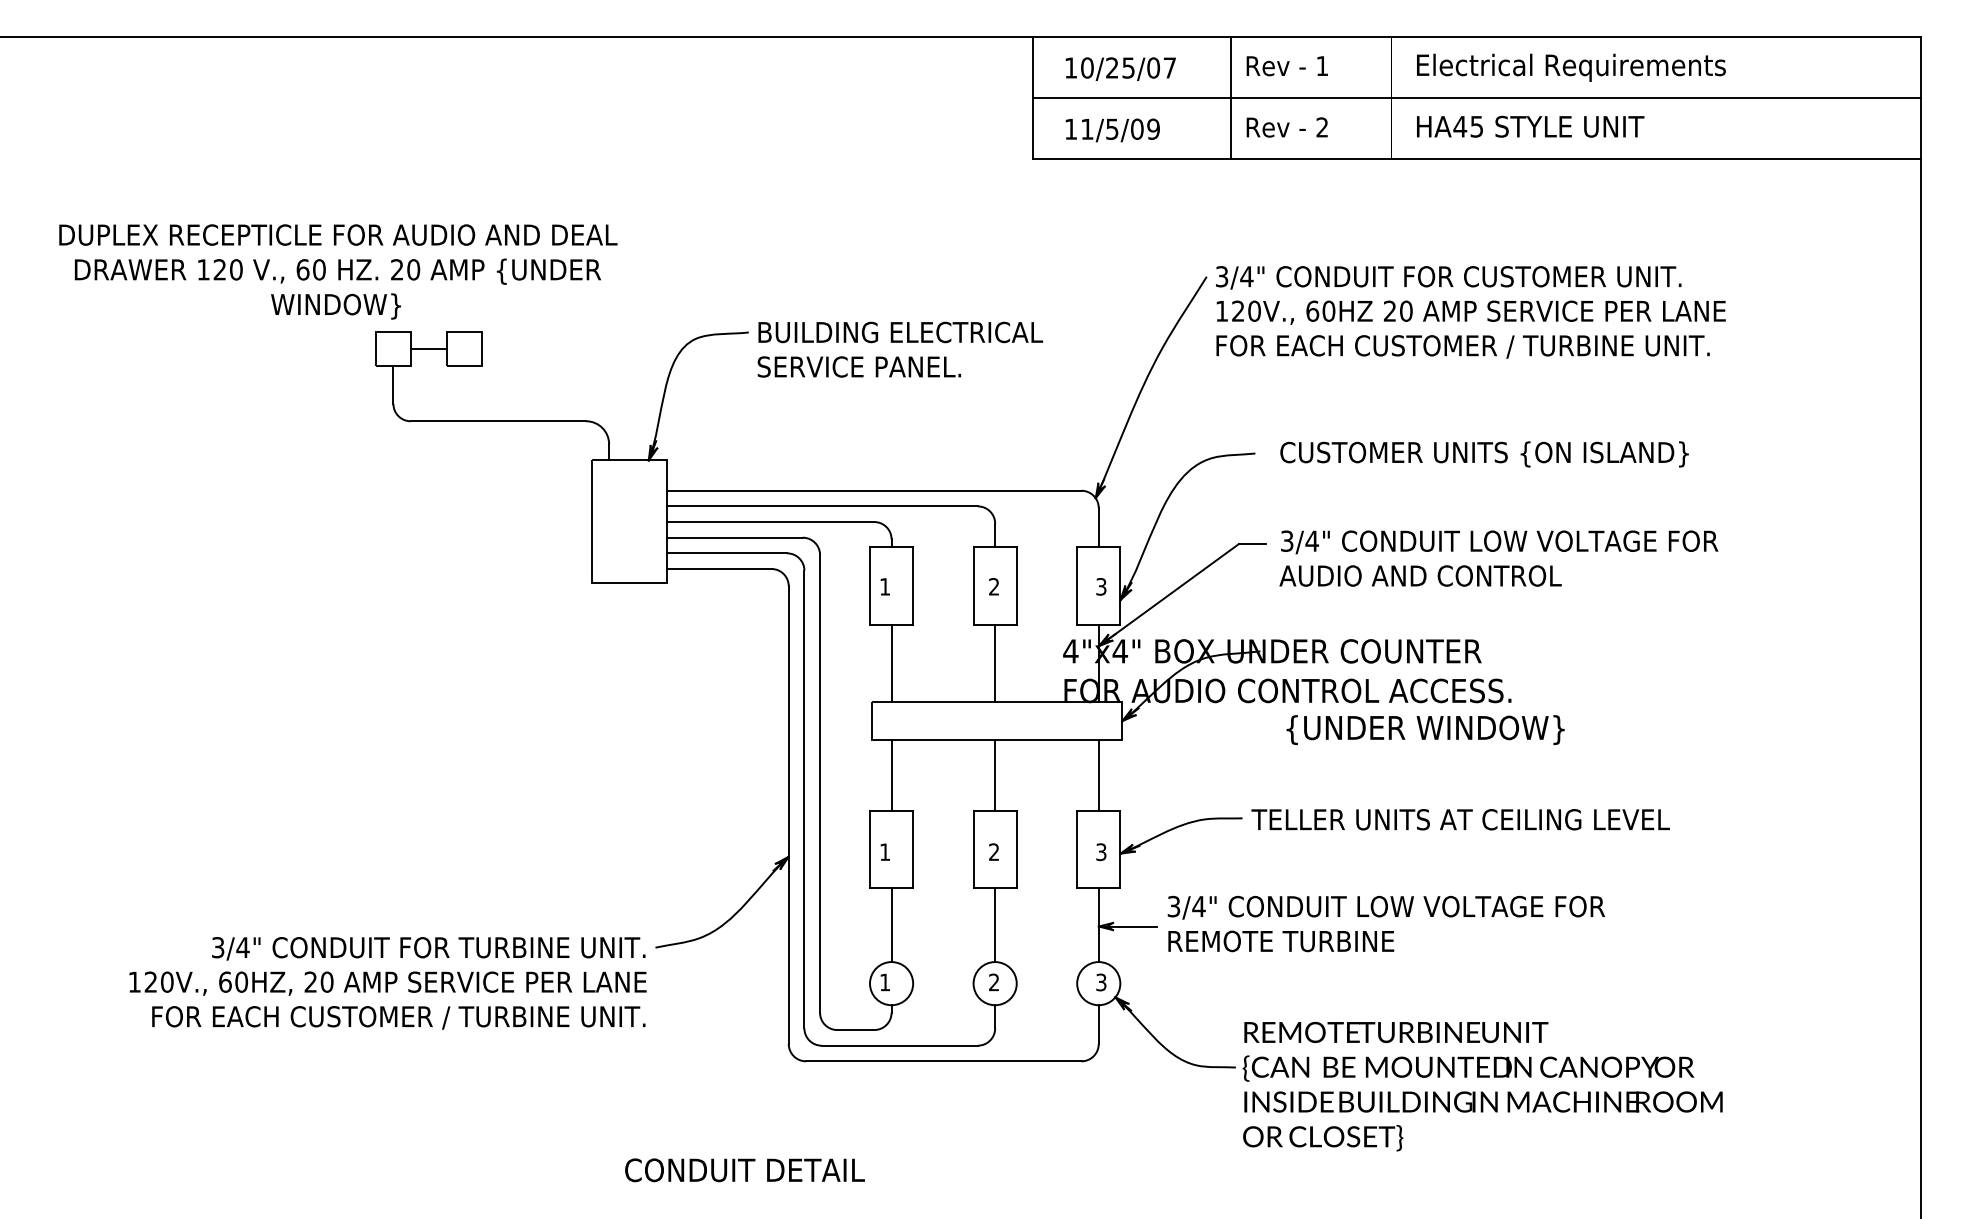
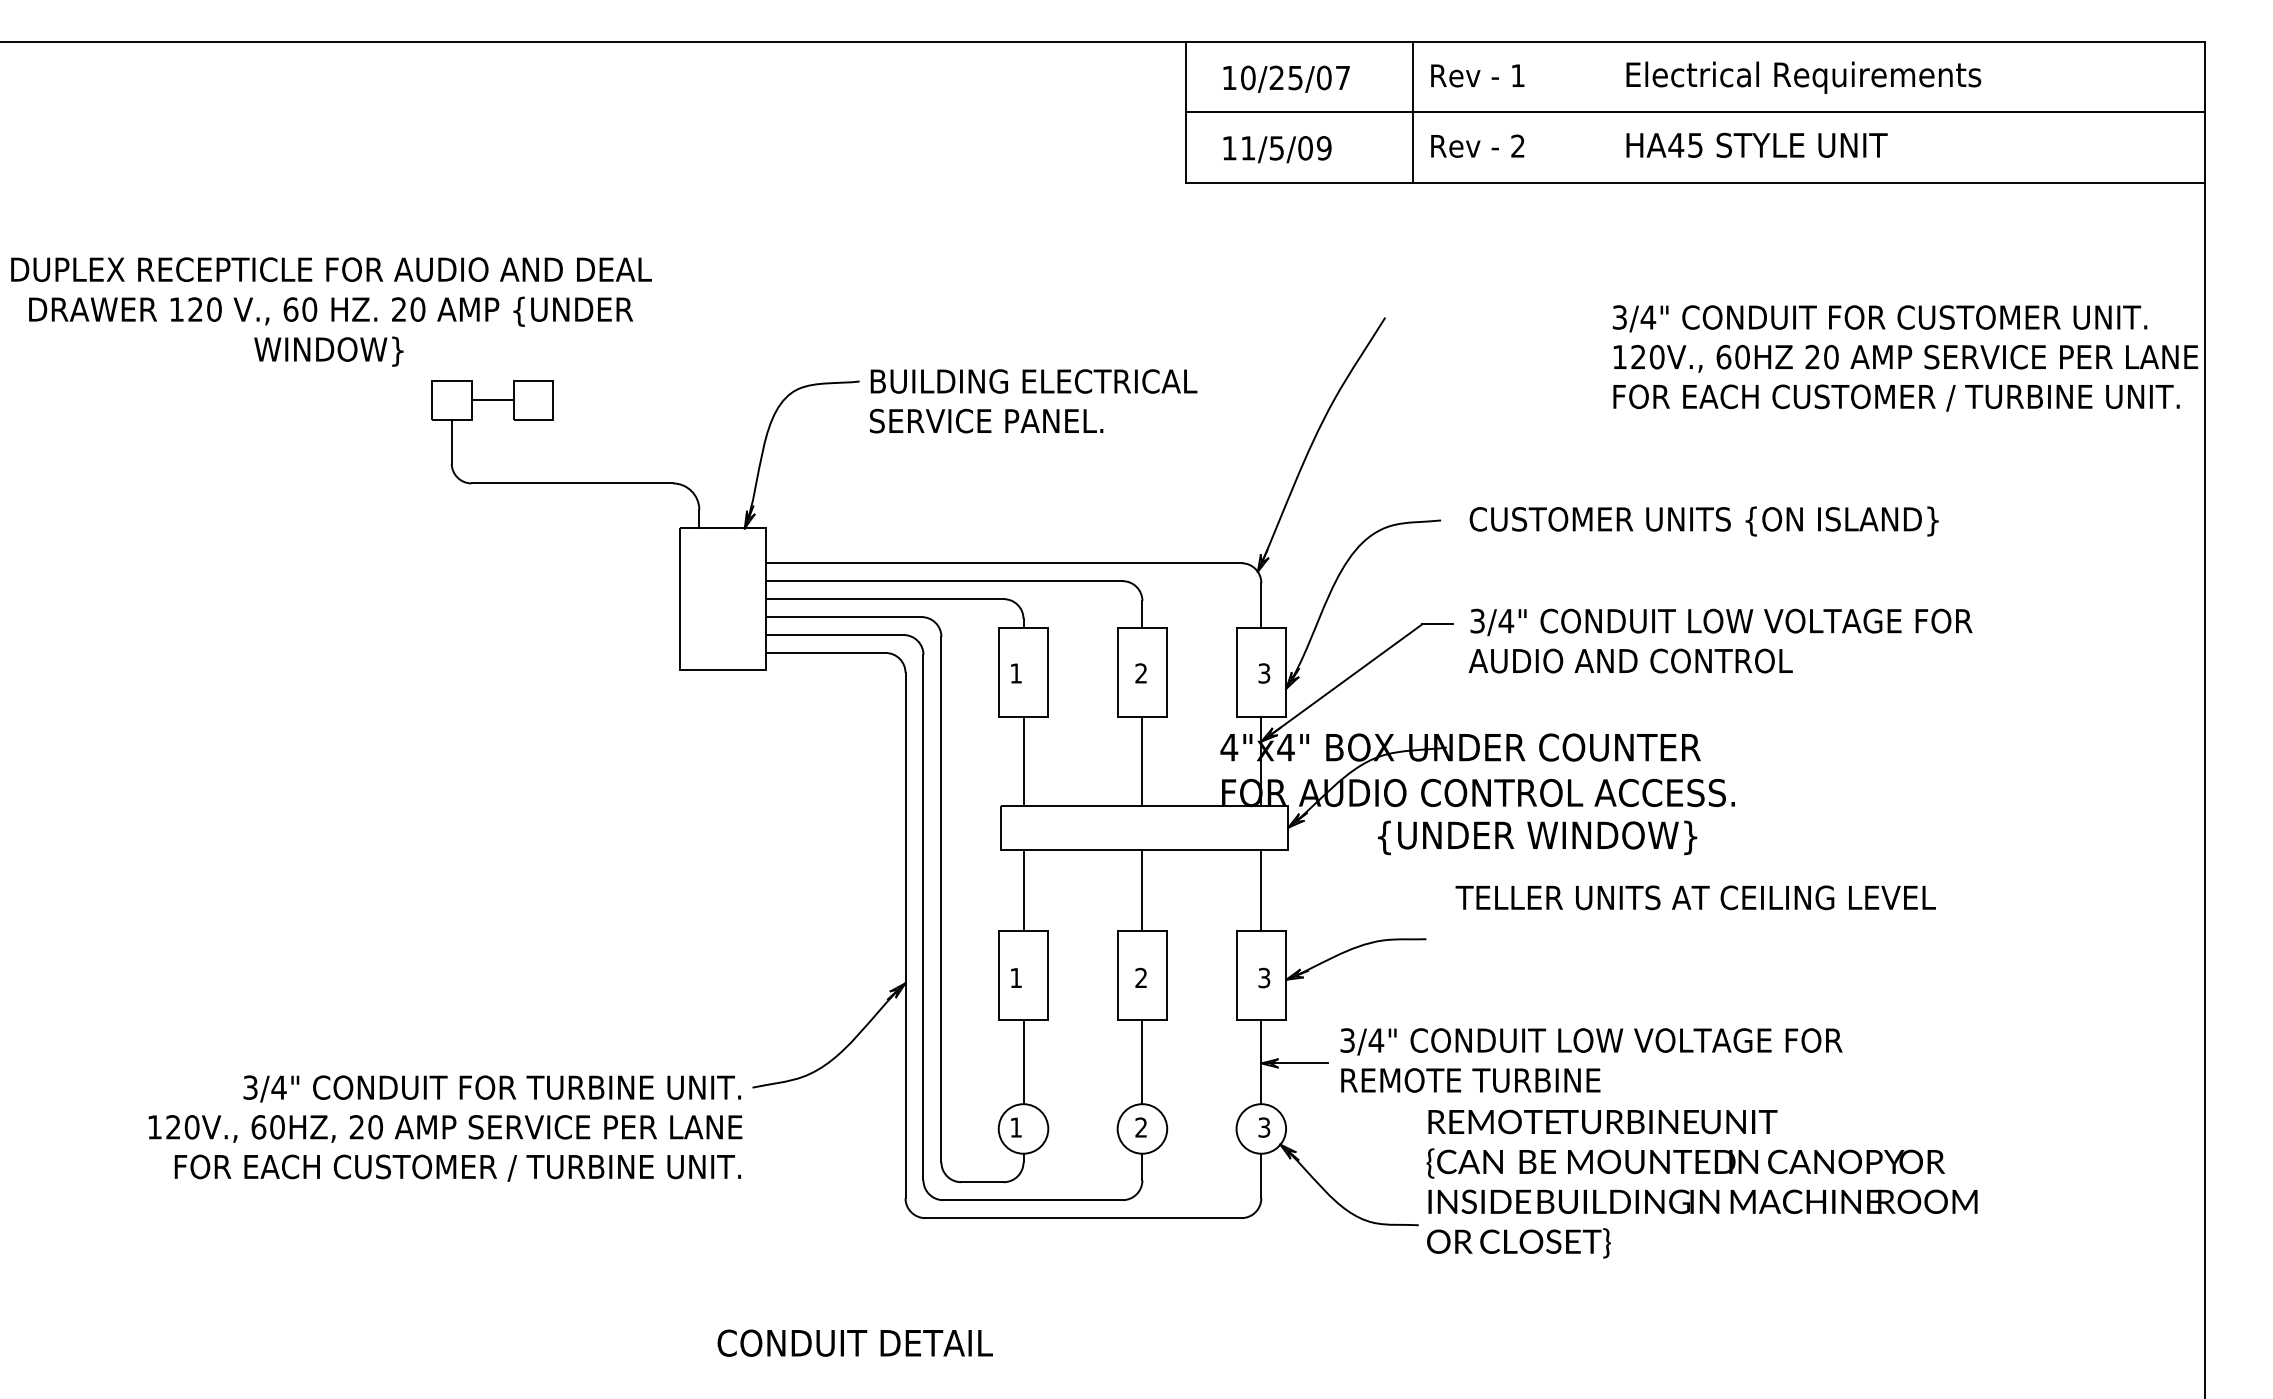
text: (338, 271) -> (331, 311), moved
text: (1470, 312) -> (1905, 358), moved
text: (1425, 729) -> (1537, 837), moved
text: (1460, 819) -> (1695, 897), moved
text: (1482, 1086) -> (1701, 1183), moved

